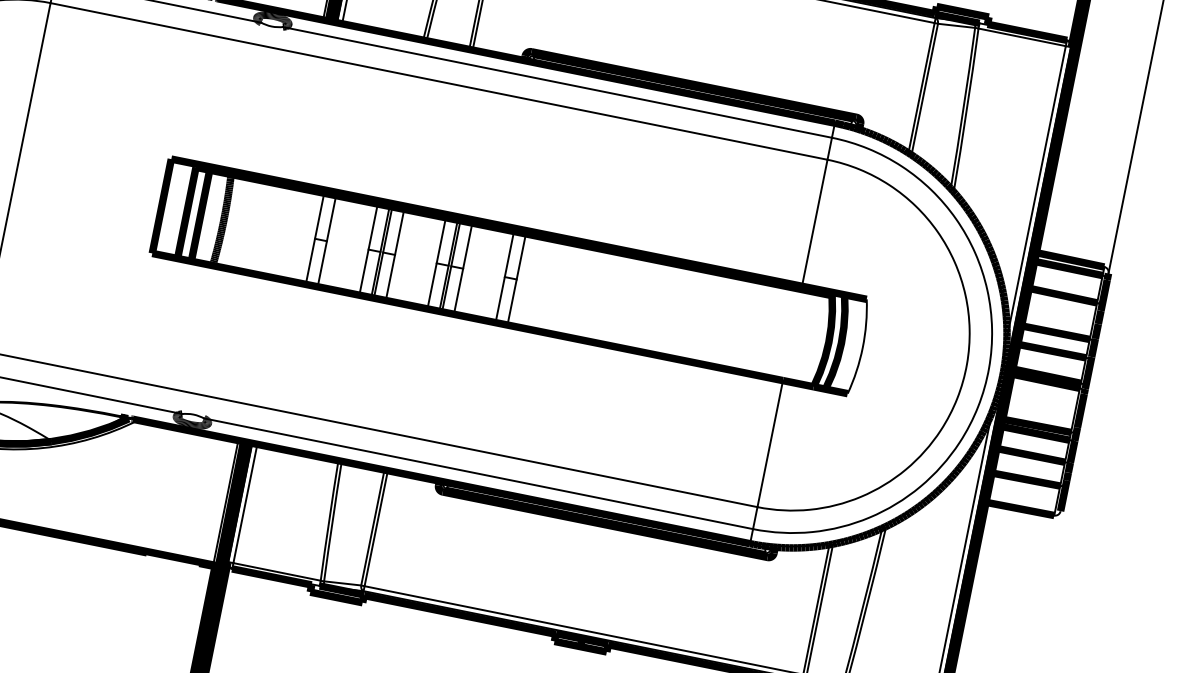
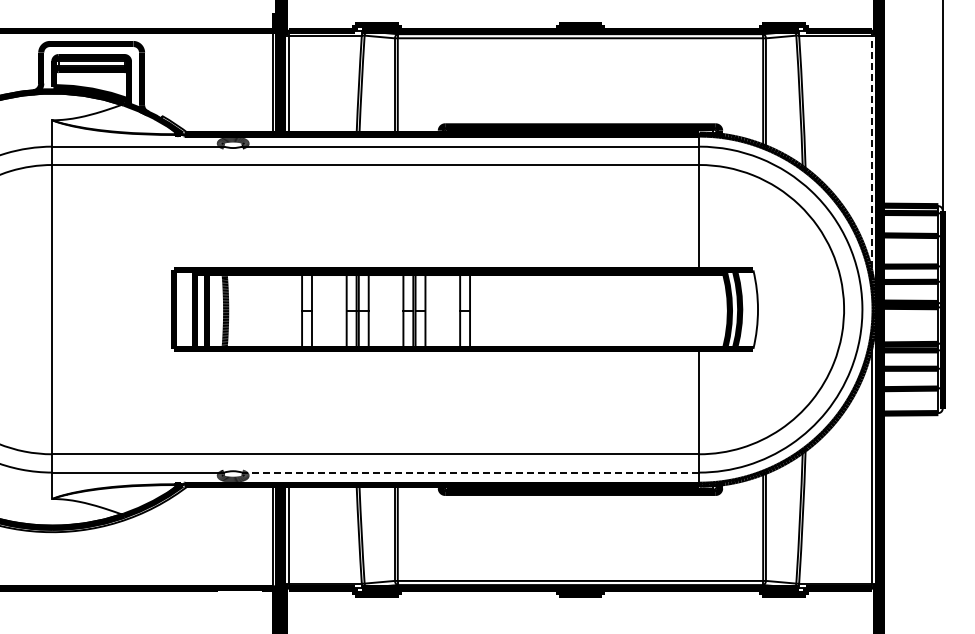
line: (1035, 192) -> (871, 157), solid -> dashed
line: (478, 473) -> (470, 472), solid -> dashed

